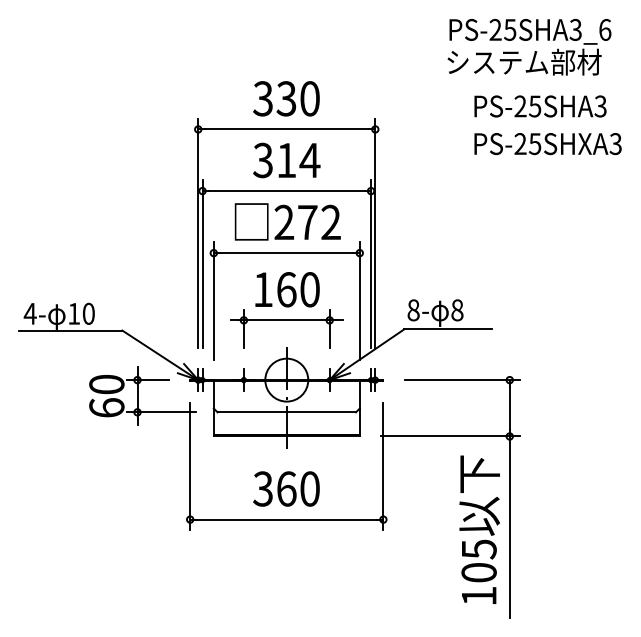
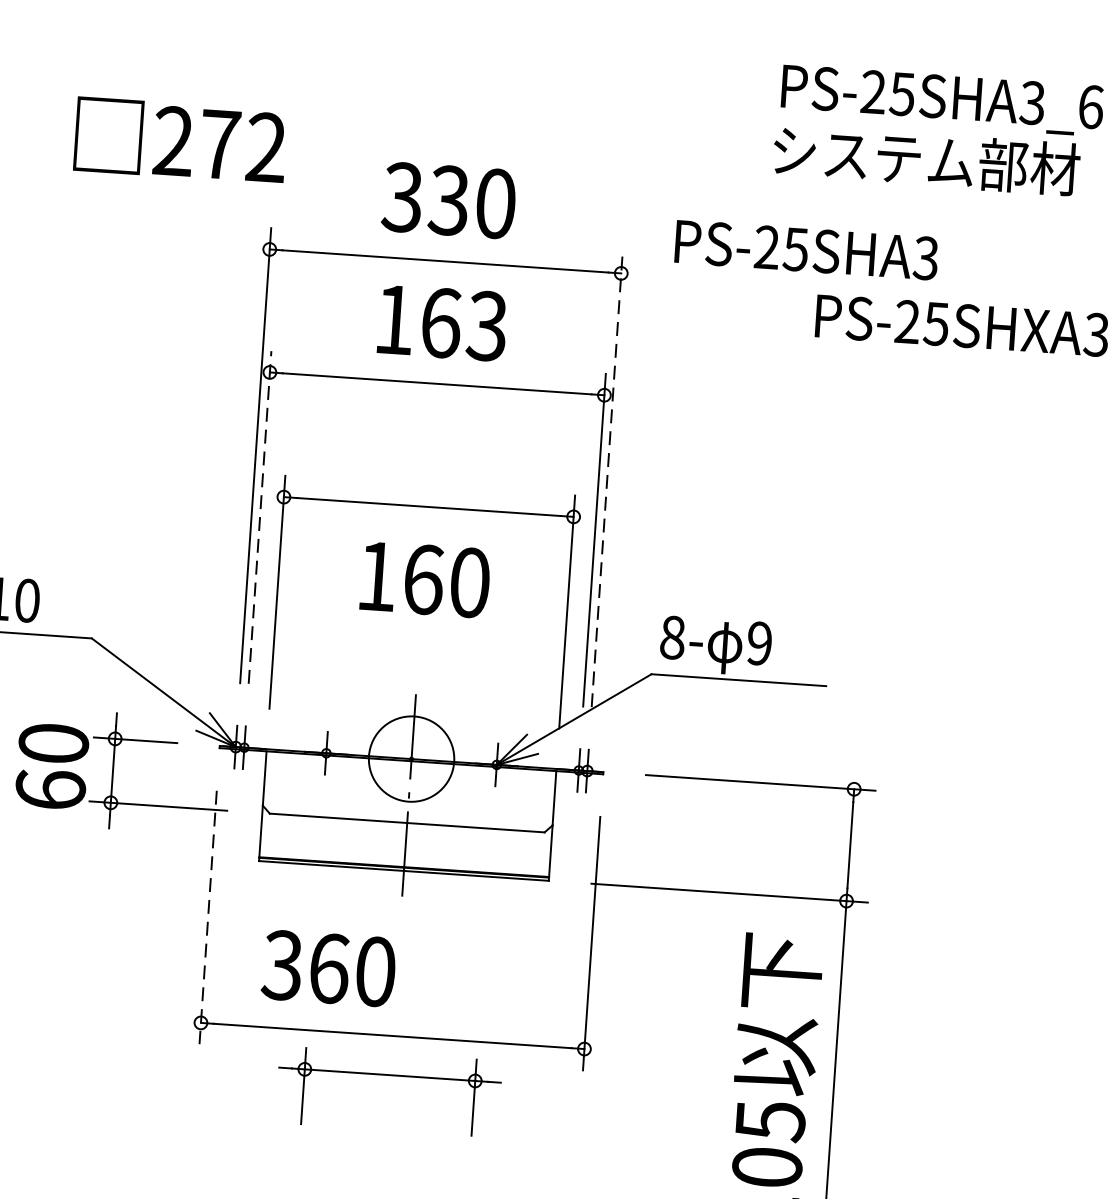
text: (540, 106) -> (806, 250), moved
text: (286, 160) -> (440, 323), 314 -> 163
text: (287, 221) -> (179, 139), moved
line: (375, 233) -> (607, 480), solid -> dashed
line: (202, 264) -> (259, 518), solid -> dashed
text: (457, 310) -> (759, 643), 8 -> 9
part: (286, 320) -> (389, 1075), moved
line: (190, 466) -> (208, 917), solid -> dashed
text: (286, 488) -> (328, 967), moved

